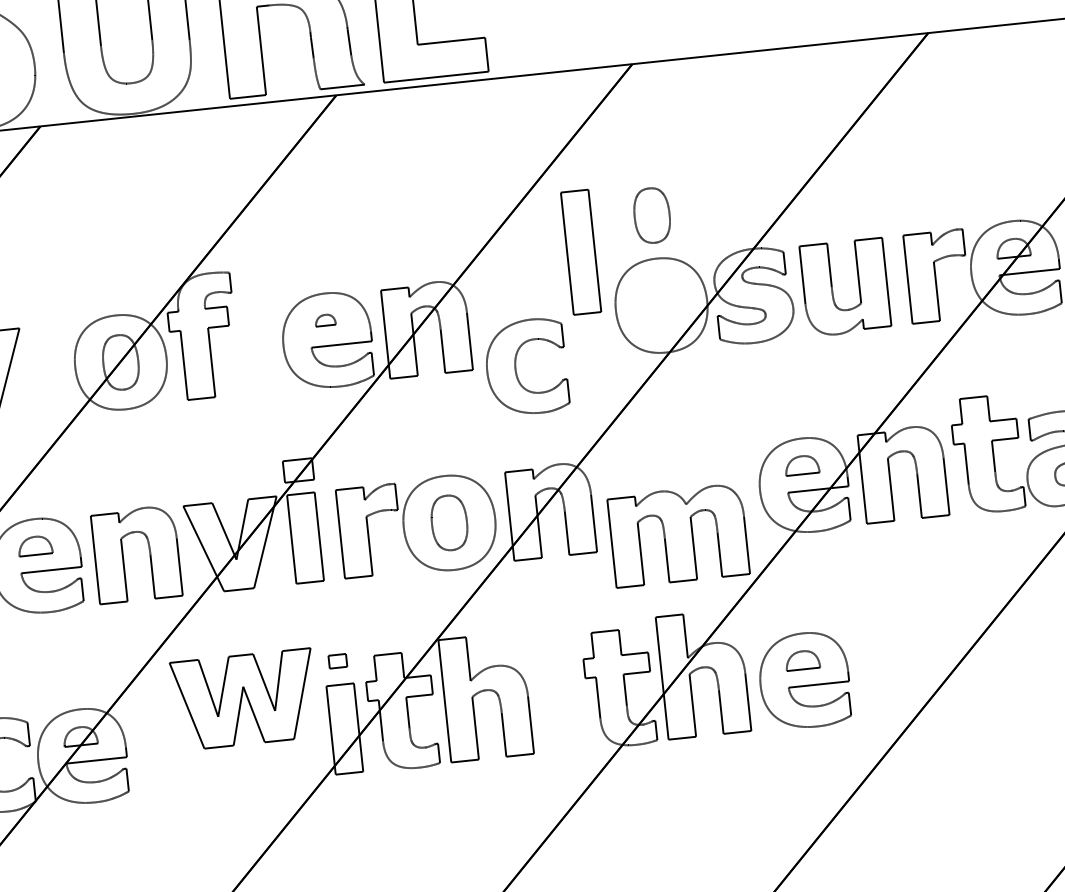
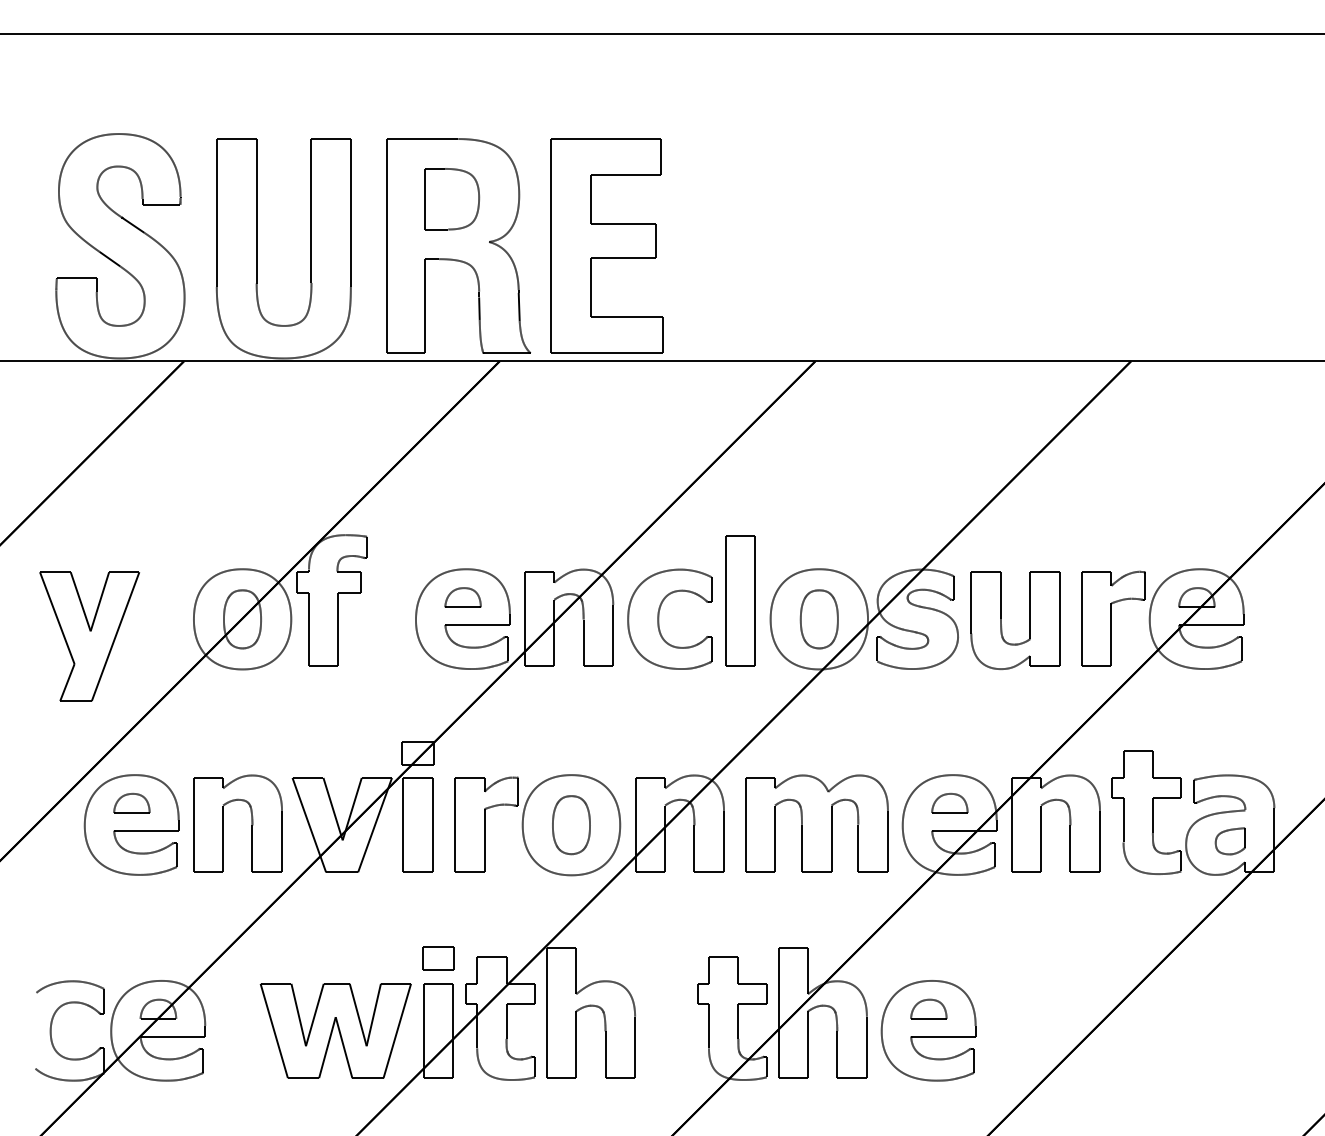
part: (651, 215) -> (818, 619), moved
part: (581, 251) -> (740, 600), moved
part: (324, 320) -> (462, 597), size x1.67
part: (516, 367) -> (659, 618), moved
part: (678, 535) -> (816, 823), moved
part: (337, 661) -> (438, 958), size x1.67
part: (244, 699) -> (335, 1030), moved

